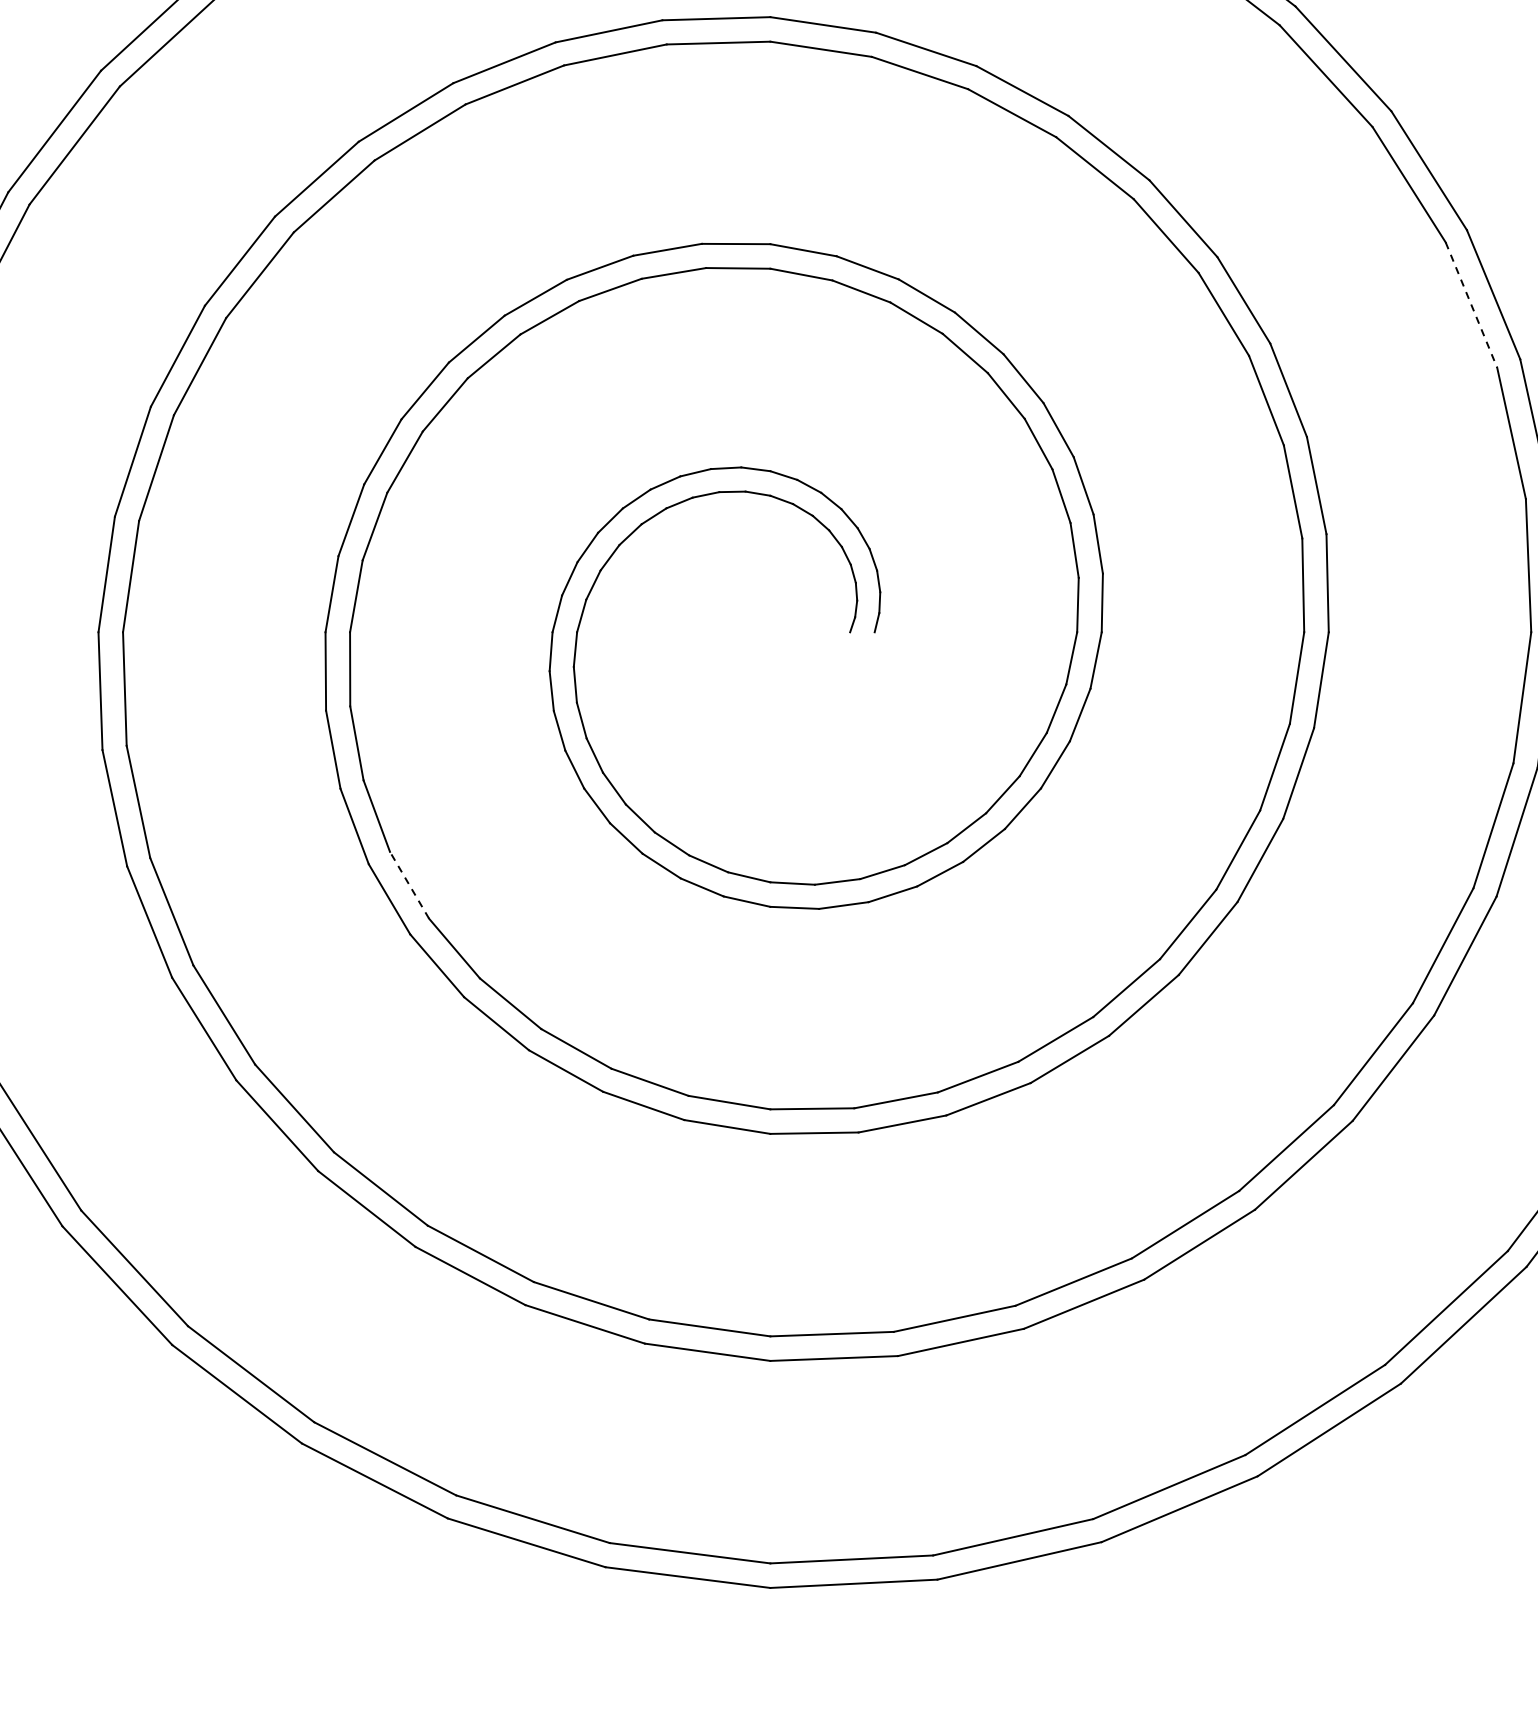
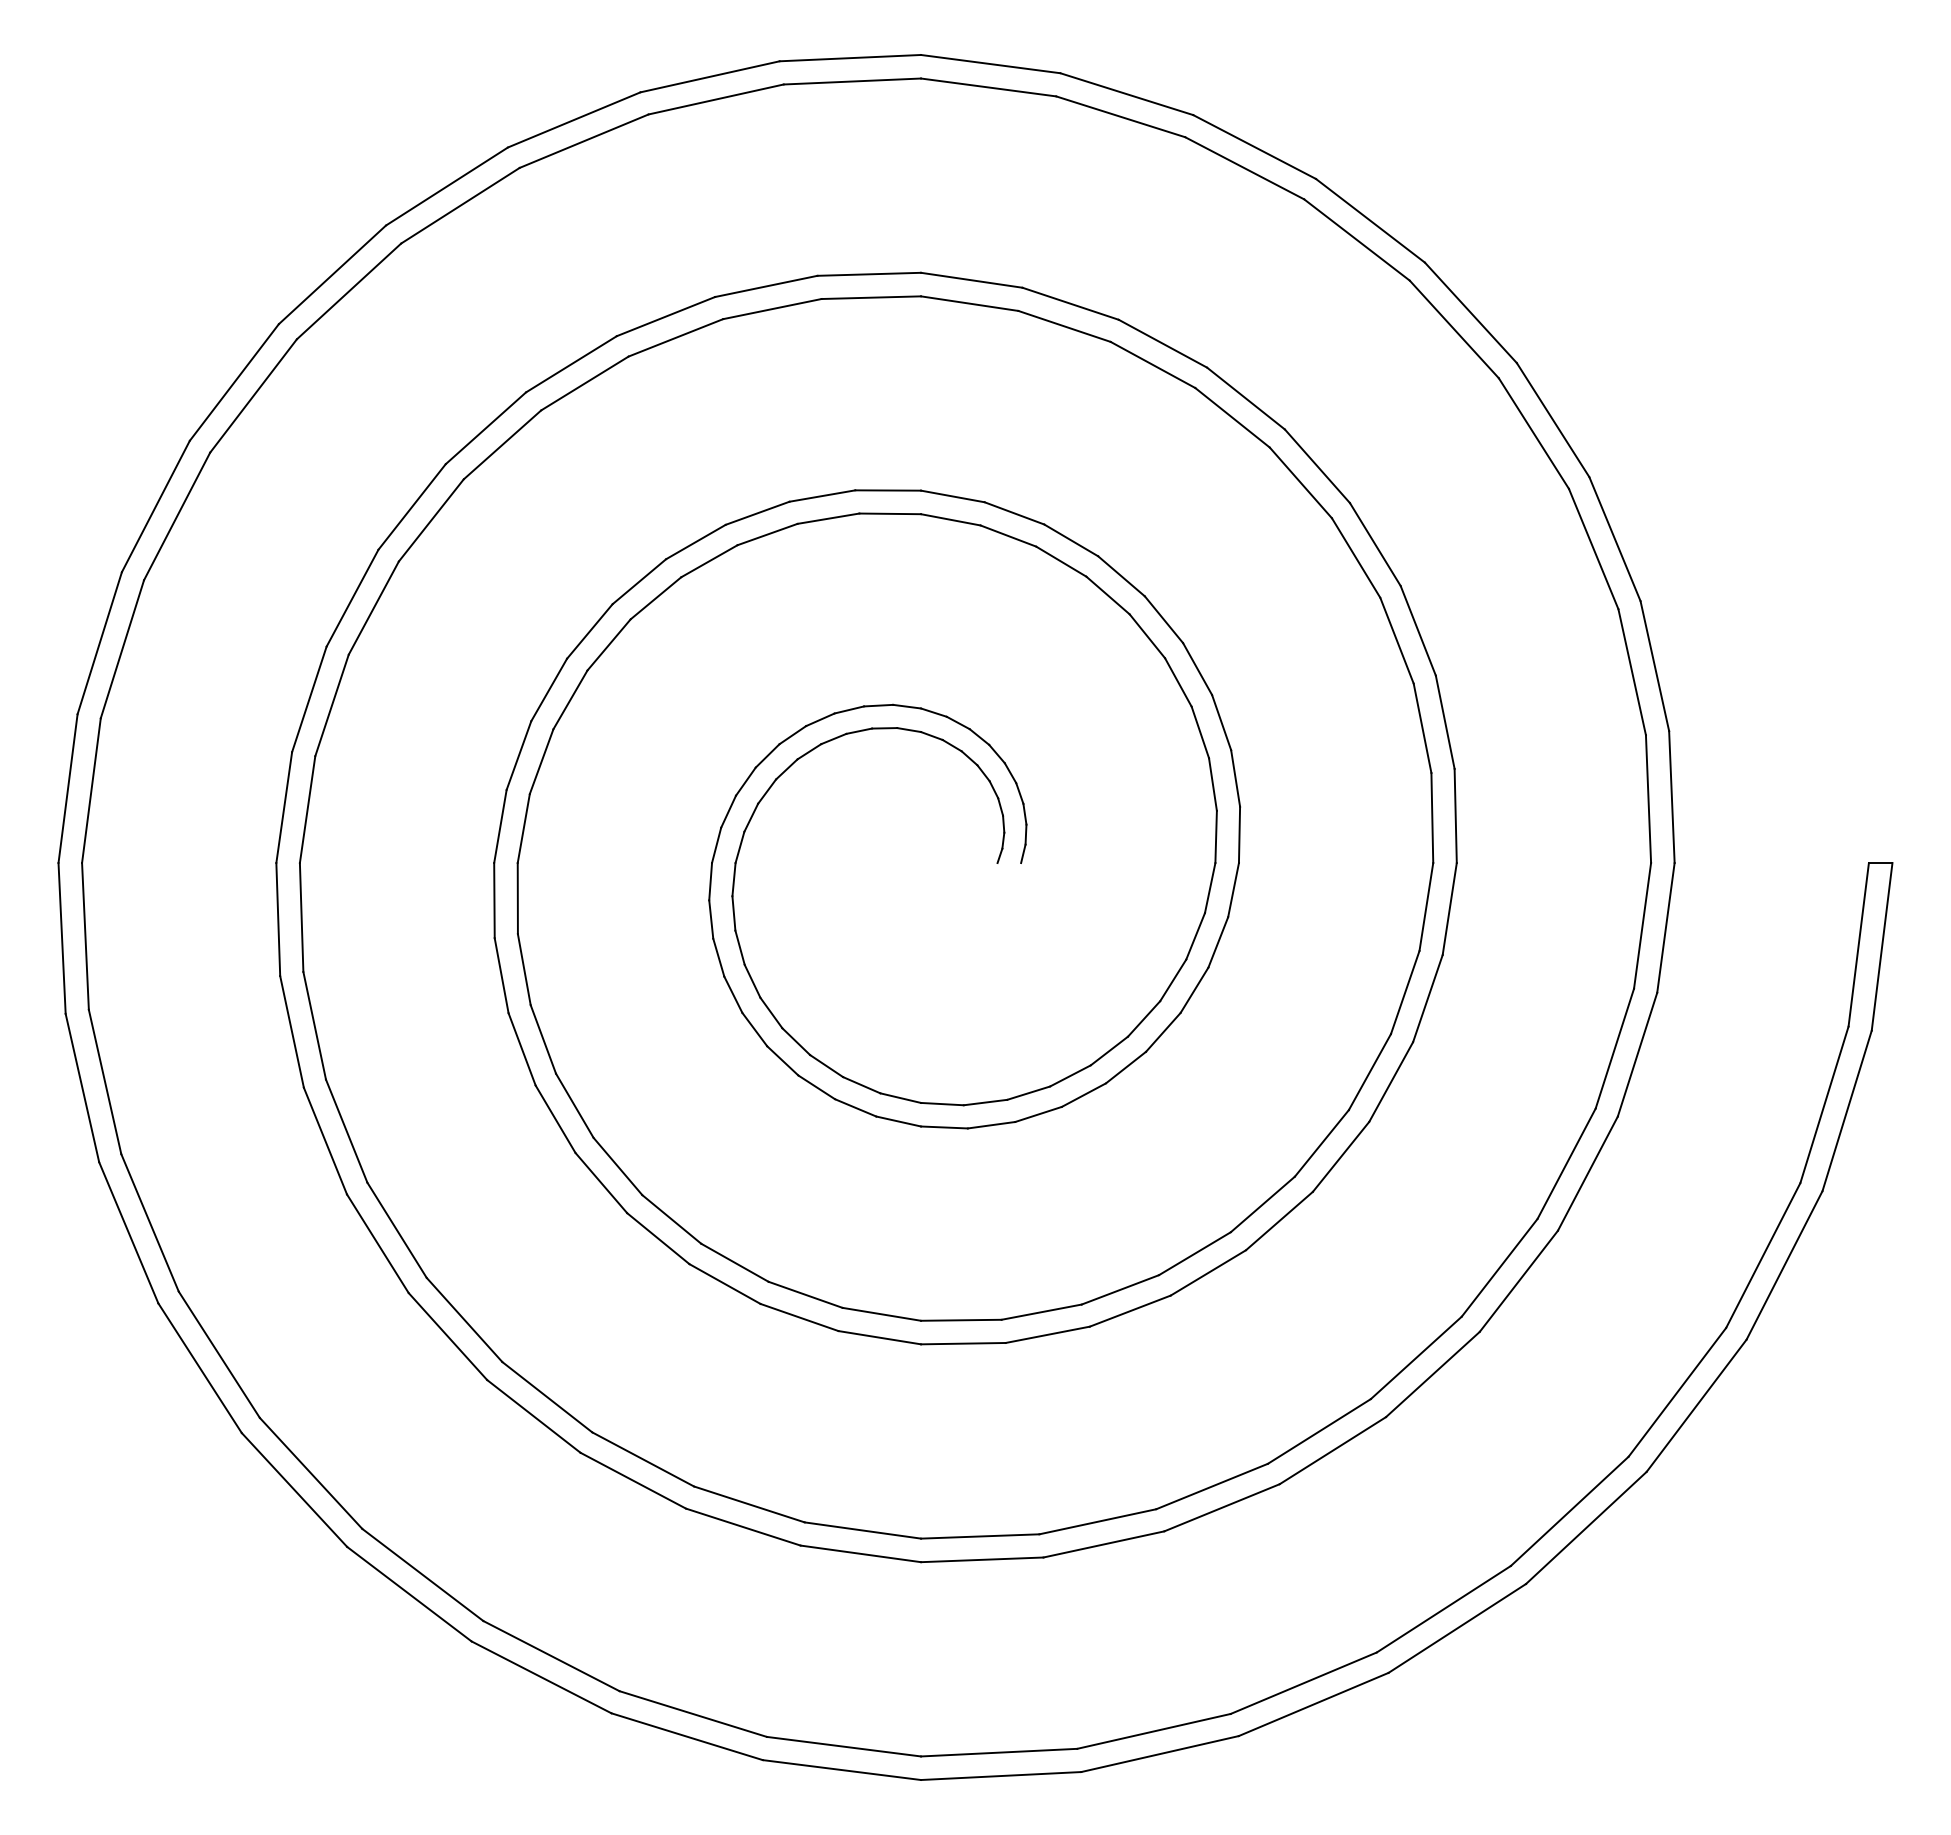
line: (1471, 305) -> (1593, 549), dashed -> solid
line: (409, 884) -> (574, 1105), dashed -> solid

